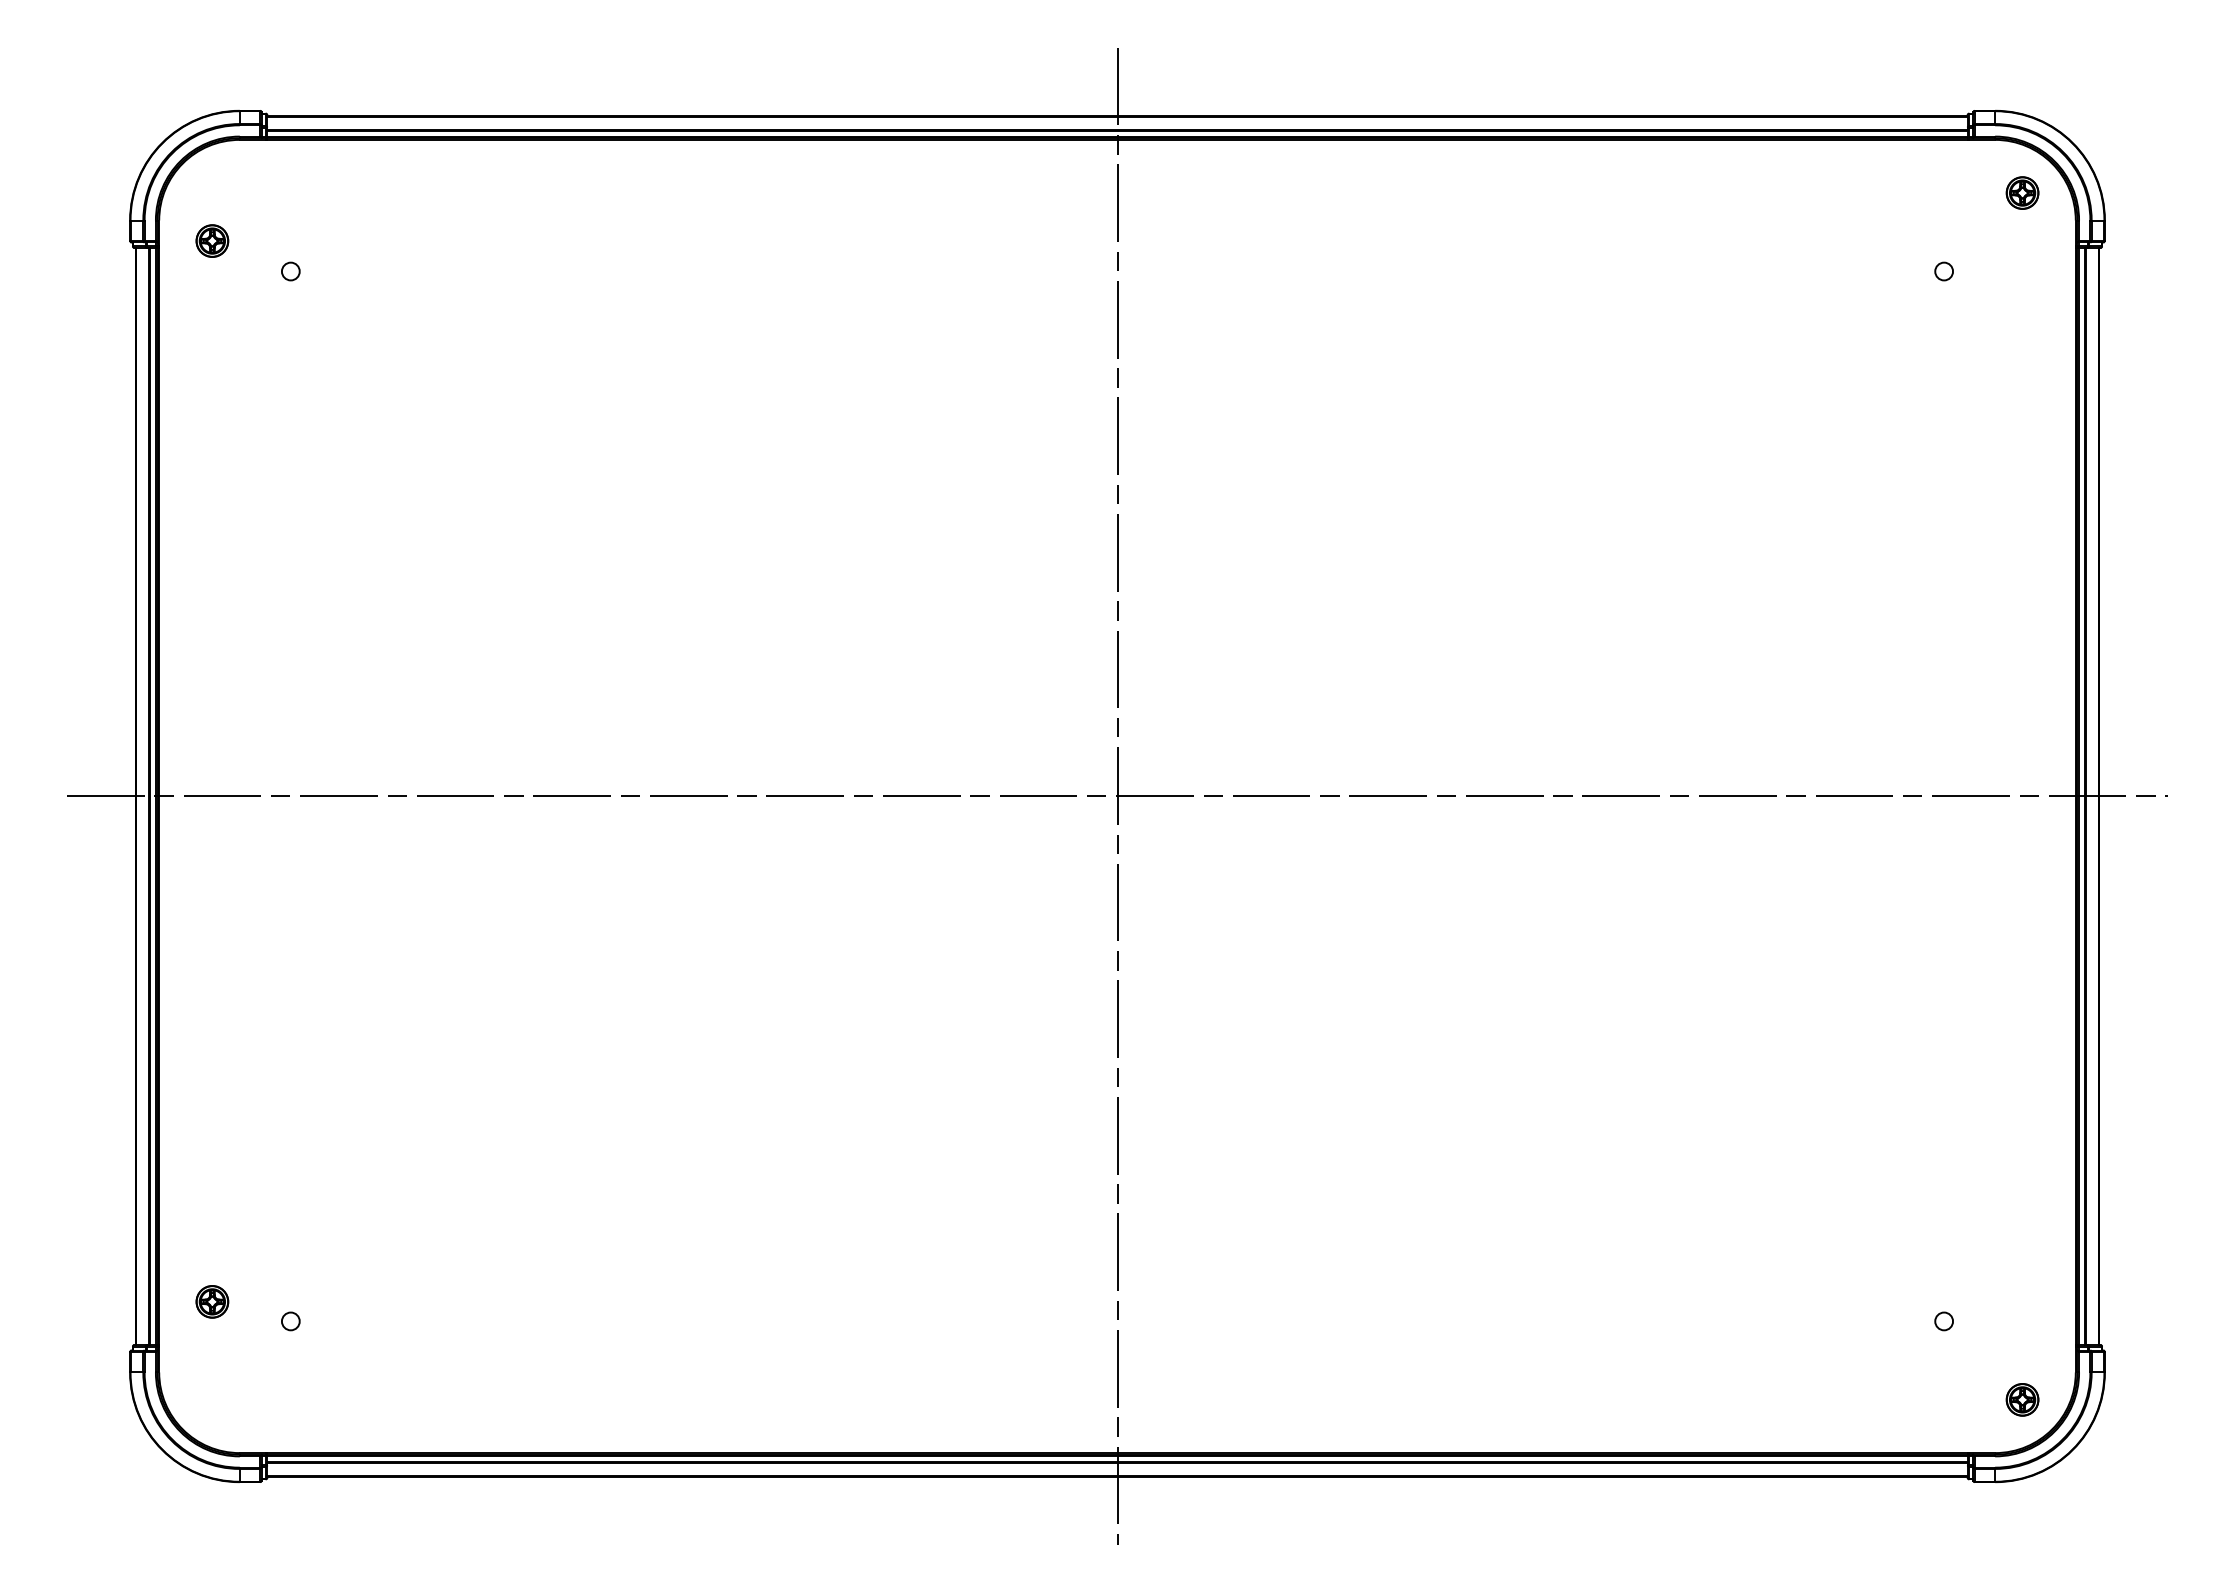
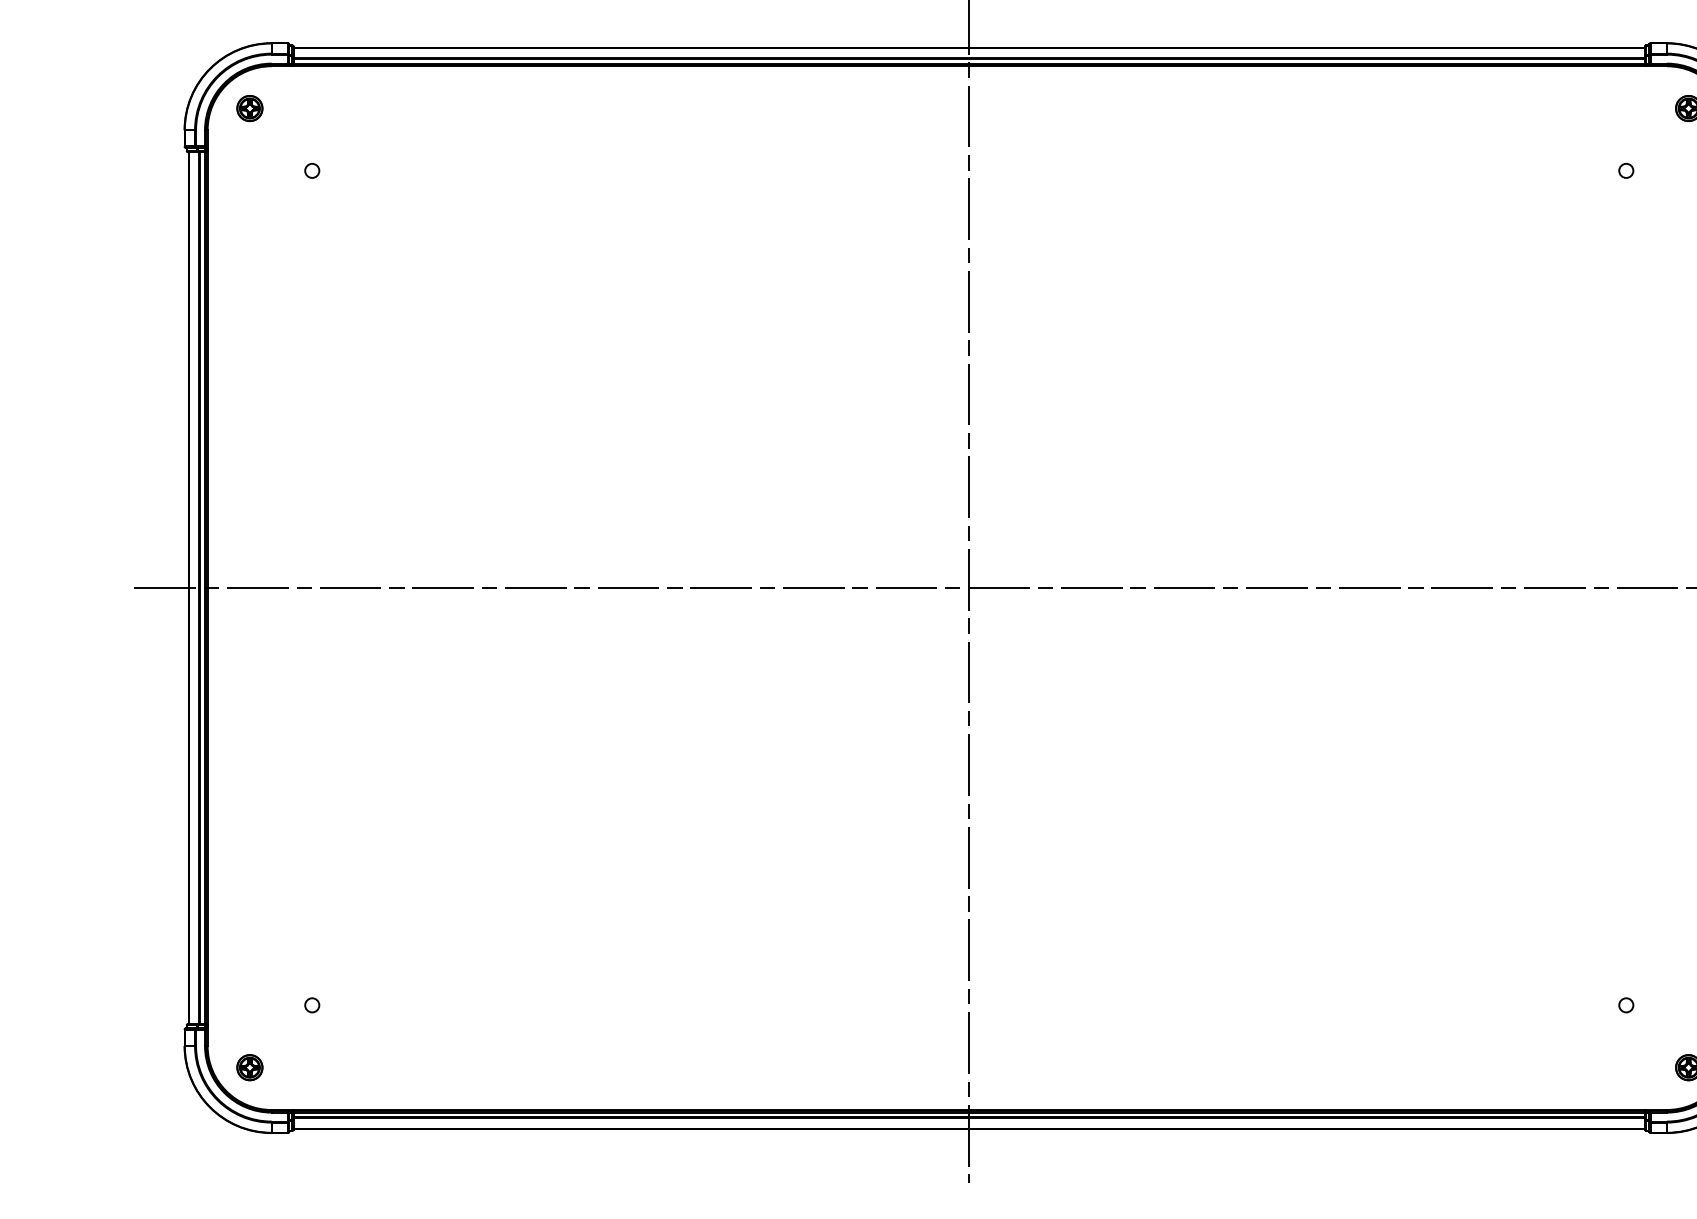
part: (212, 240) -> (249, 108), moved
part: (212, 1301) -> (249, 1067), moved

